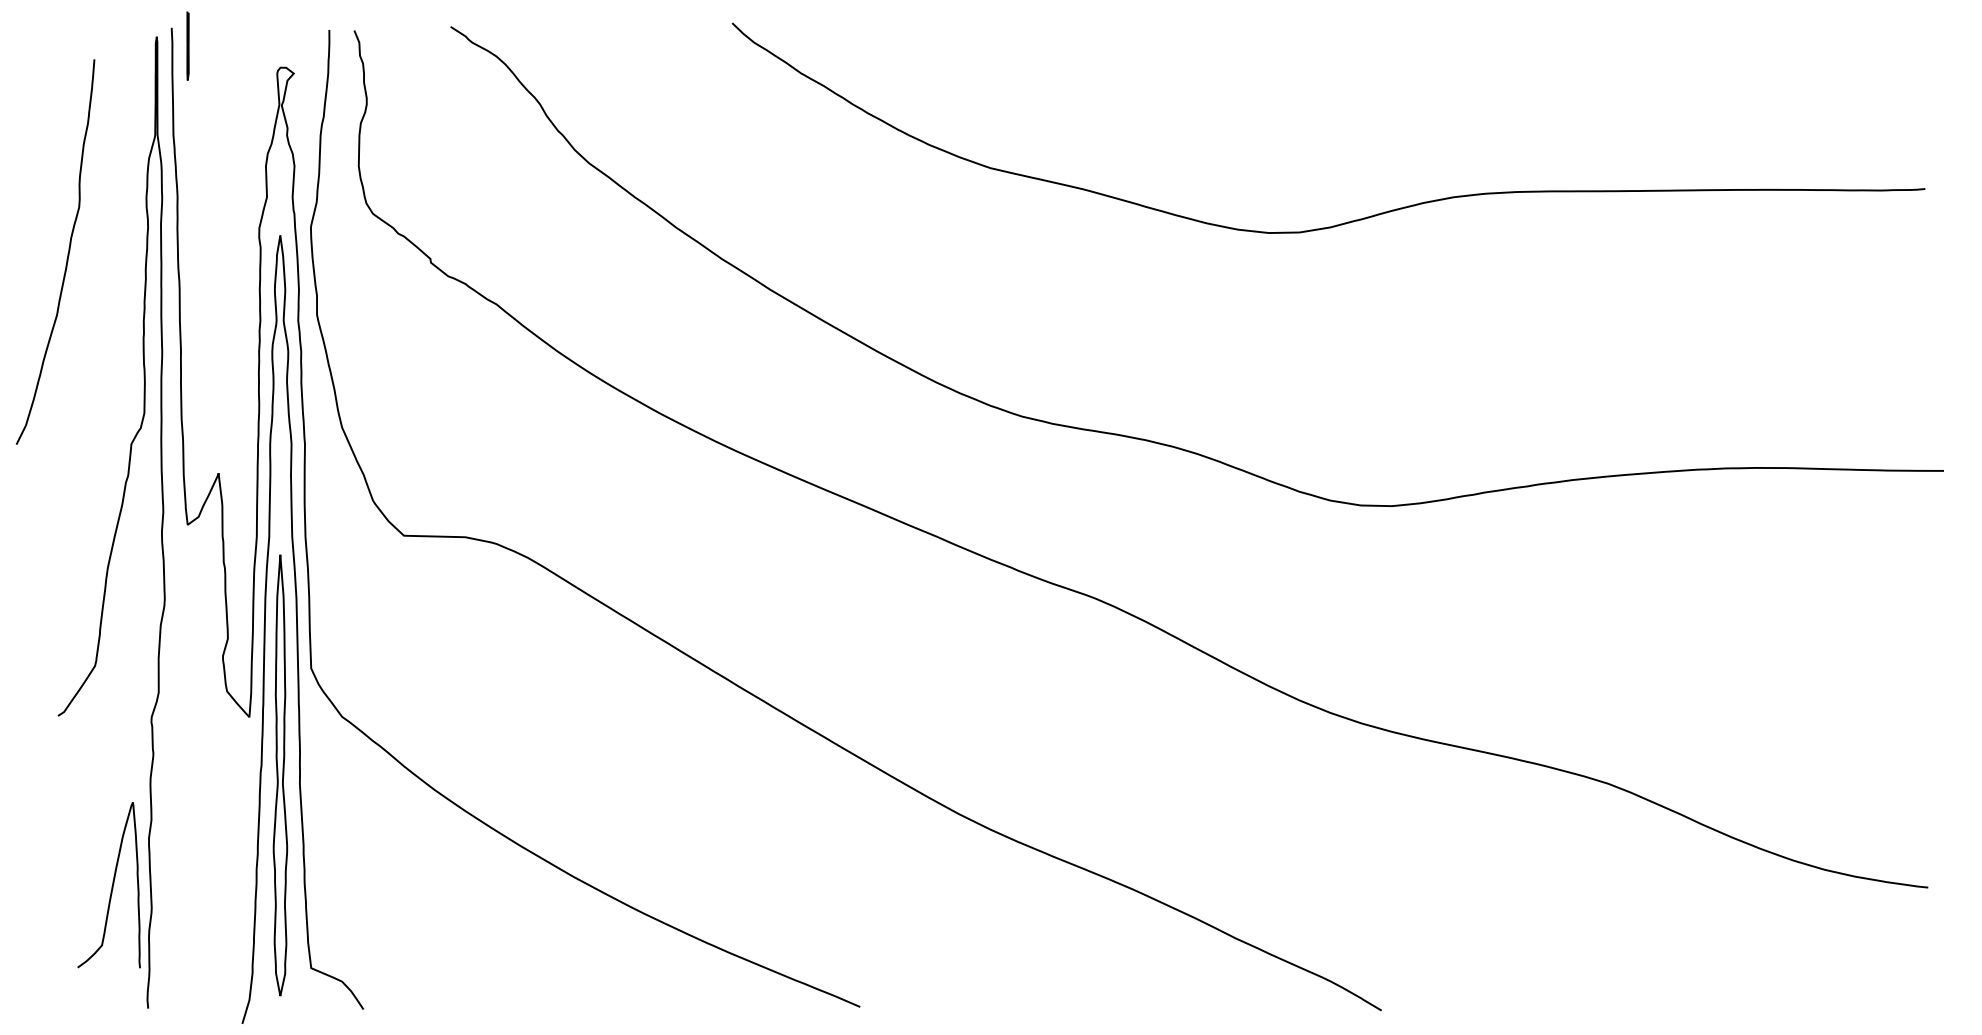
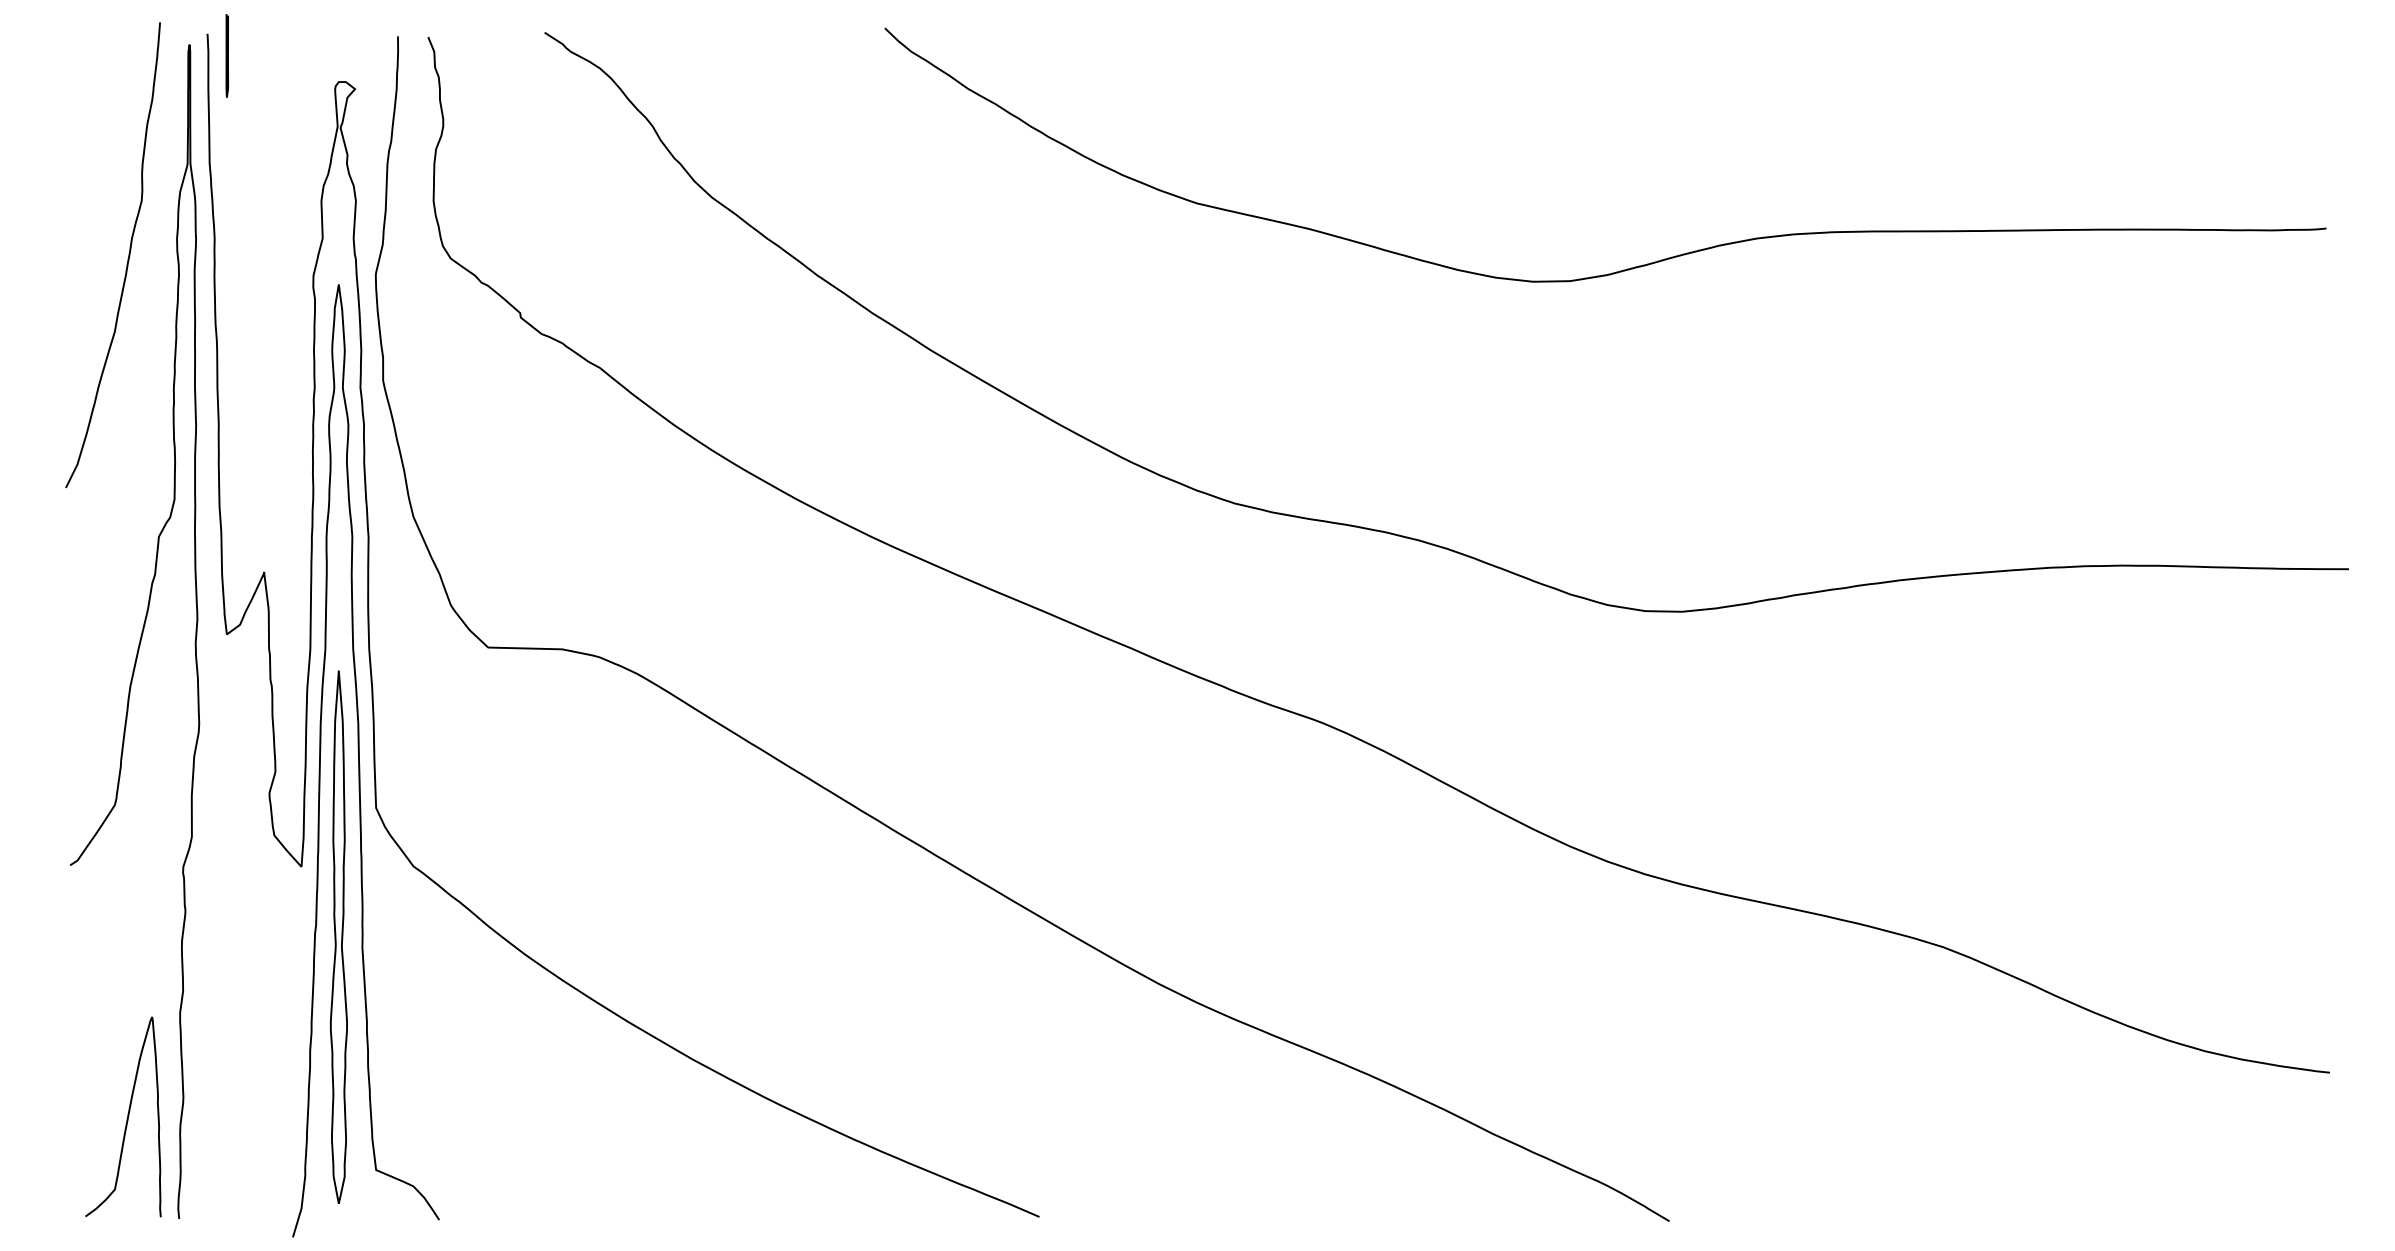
curve: (67, 253) -> (127, 256), moved
curve: (111, 886) -> (126, 1118), moved

